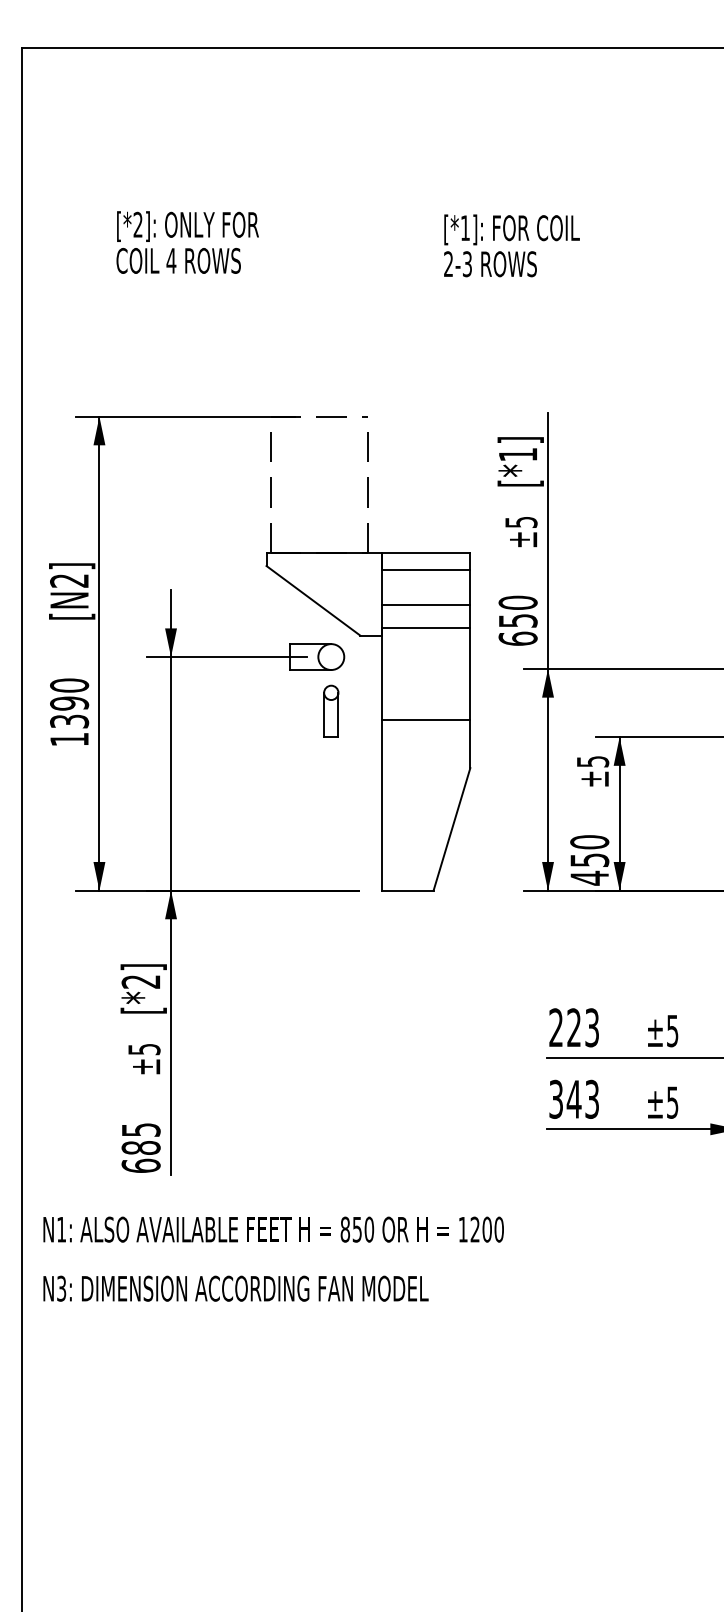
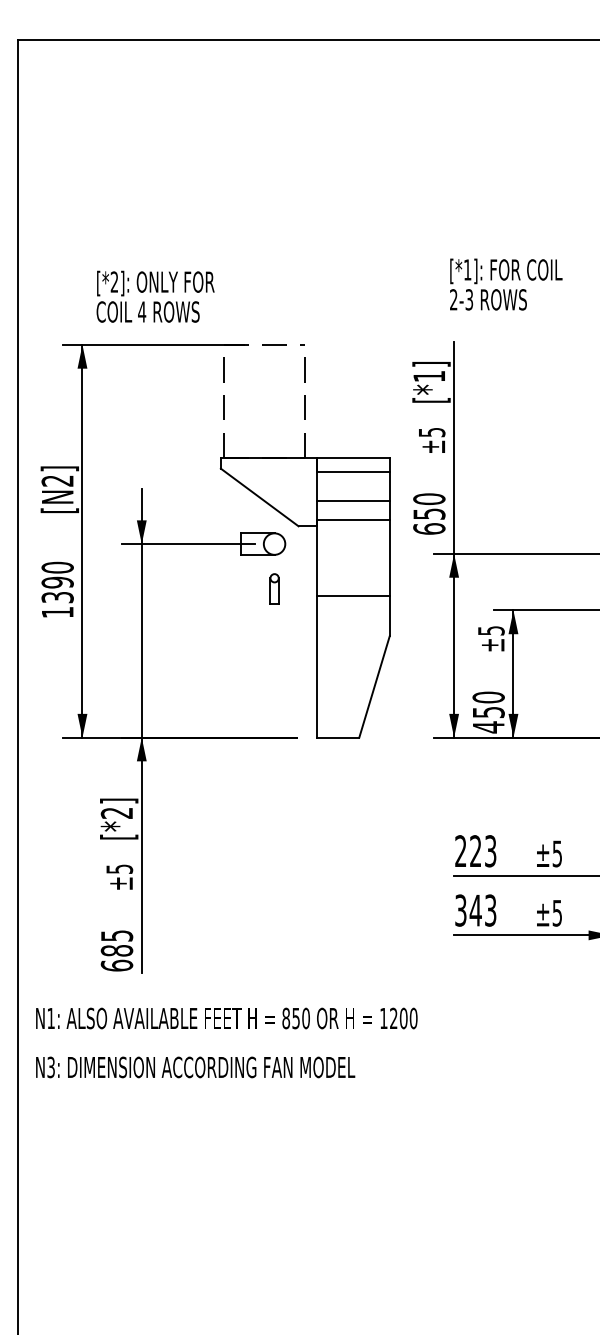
text: (187, 242) -> (155, 296), moved
text: (511, 245) -> (505, 284), moved
part: (331, 710) -> (274, 588), size x0.7

